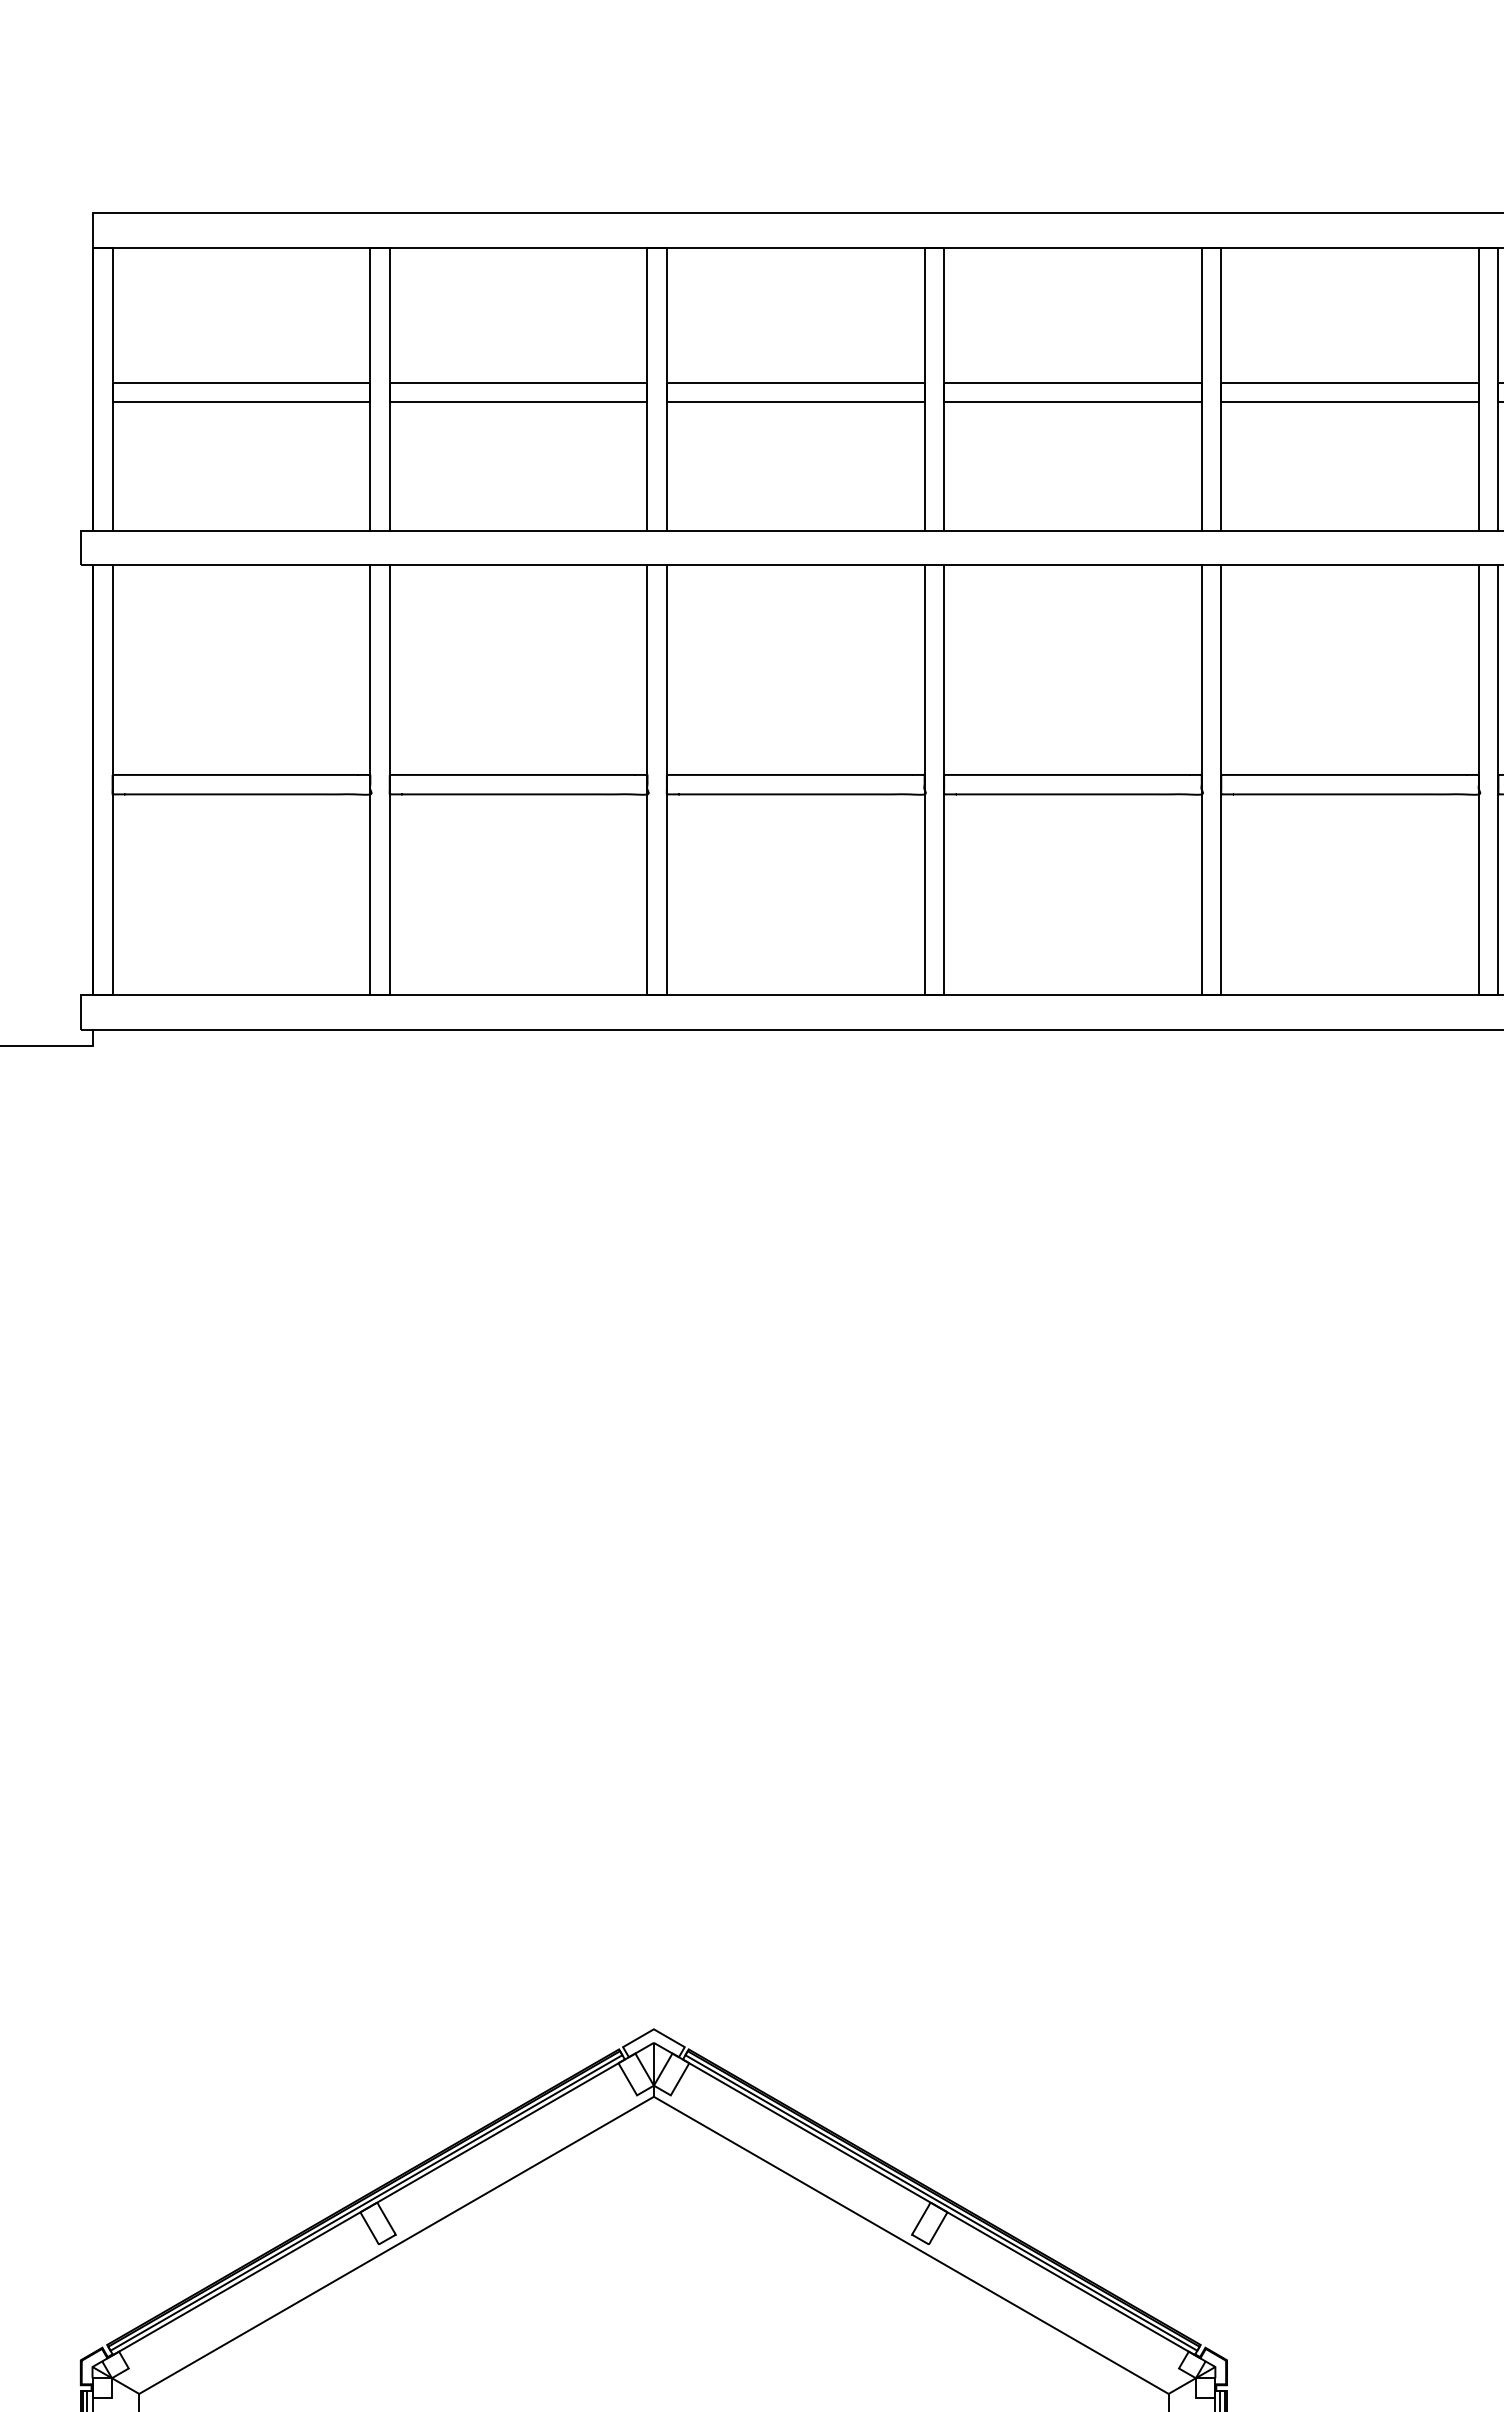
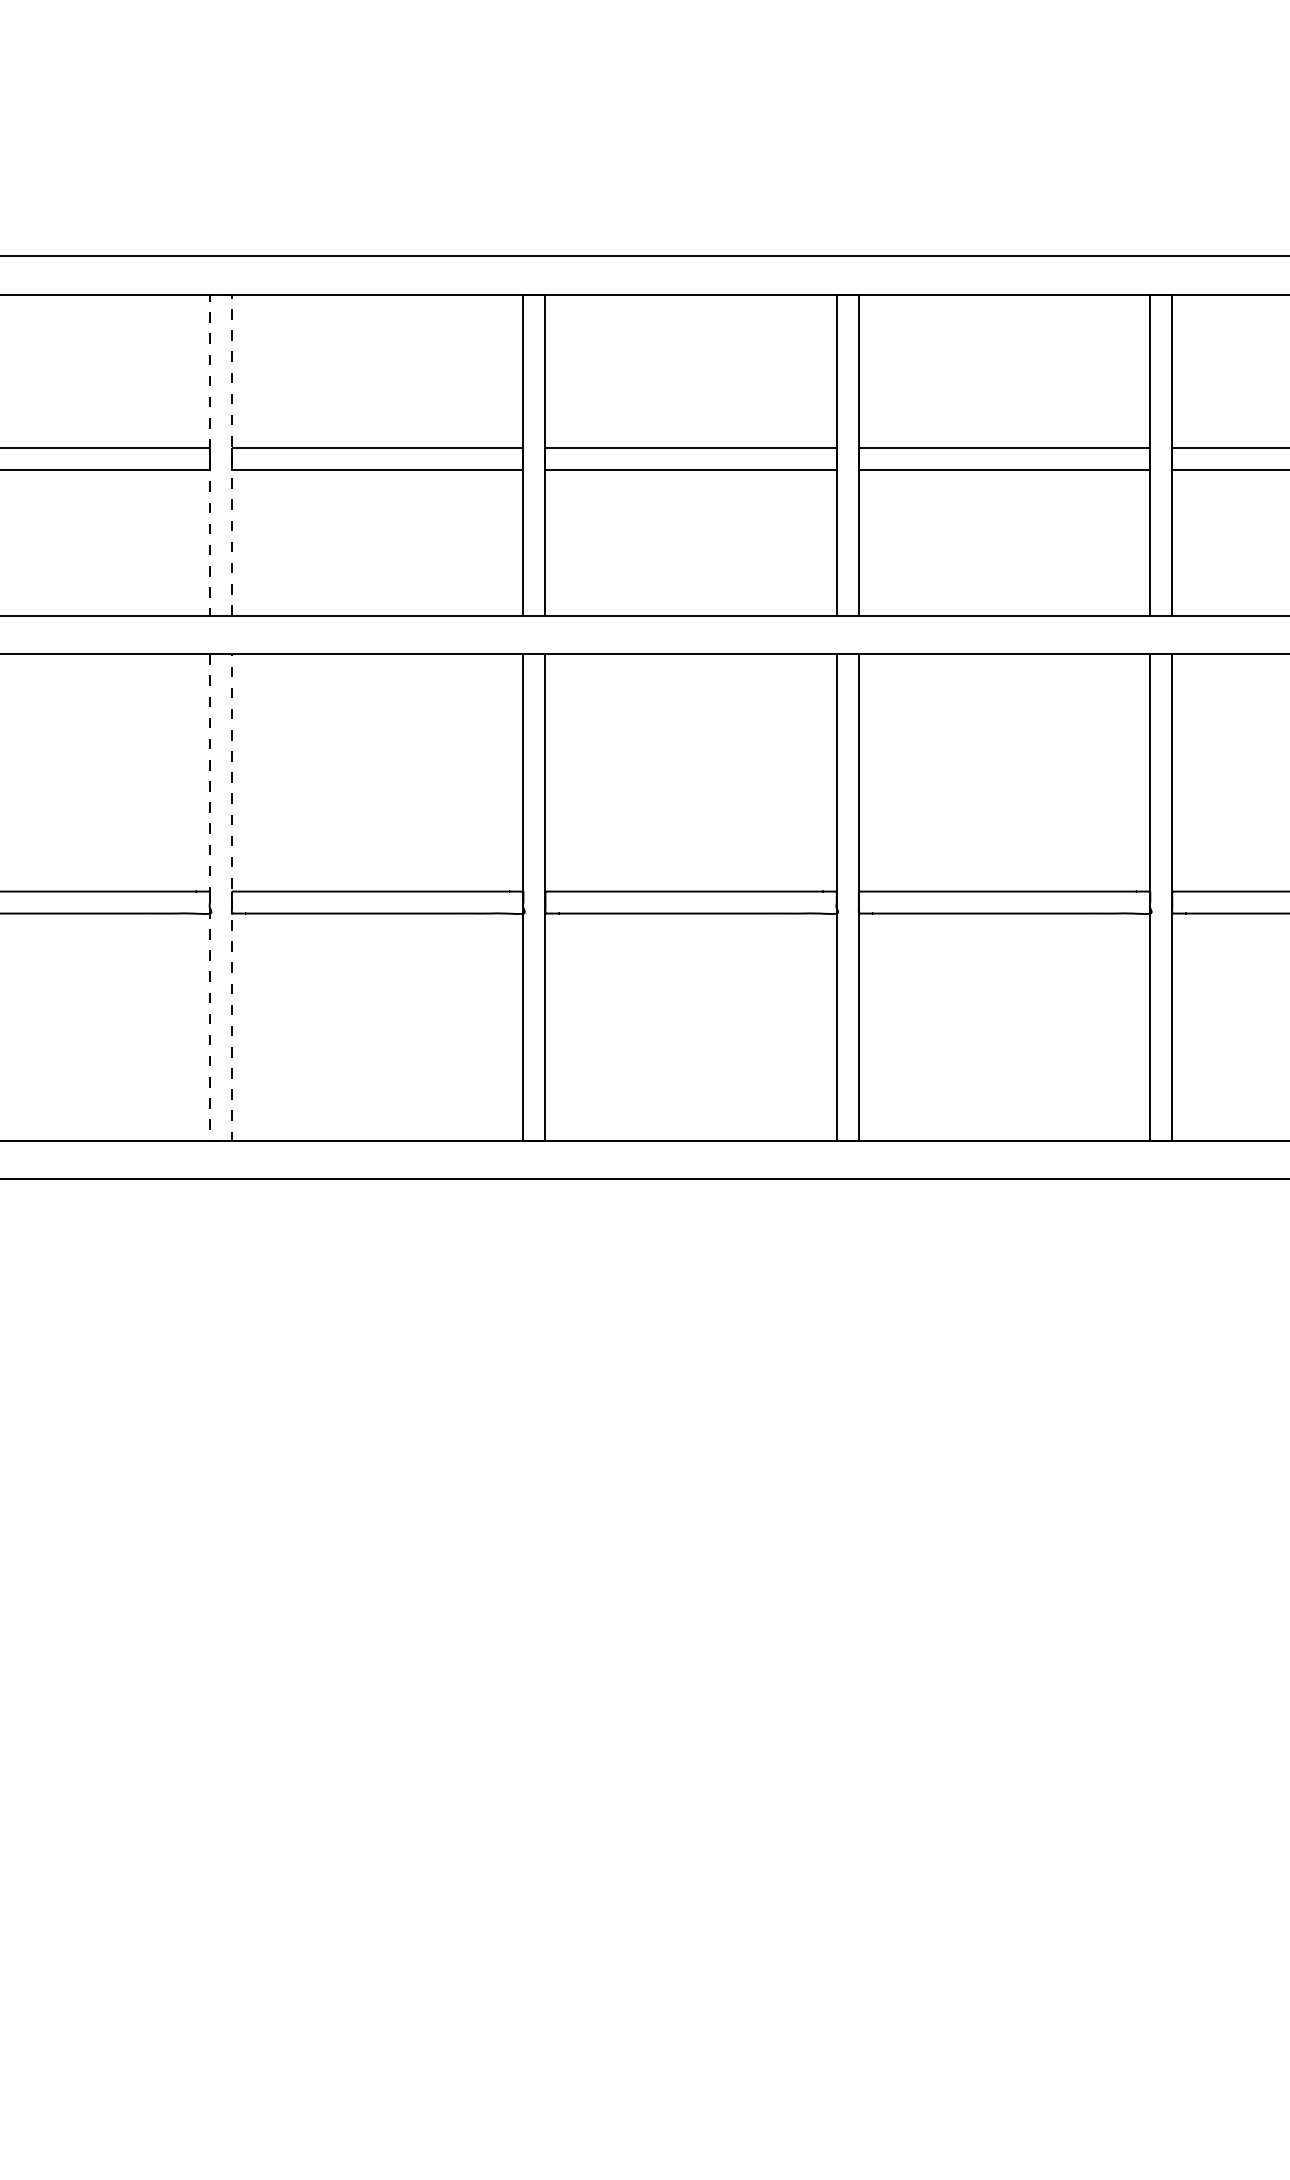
line: (657, 247) -> (221, 295), solid -> dashed
line: (657, 995) -> (221, 1140), solid -> dashed

